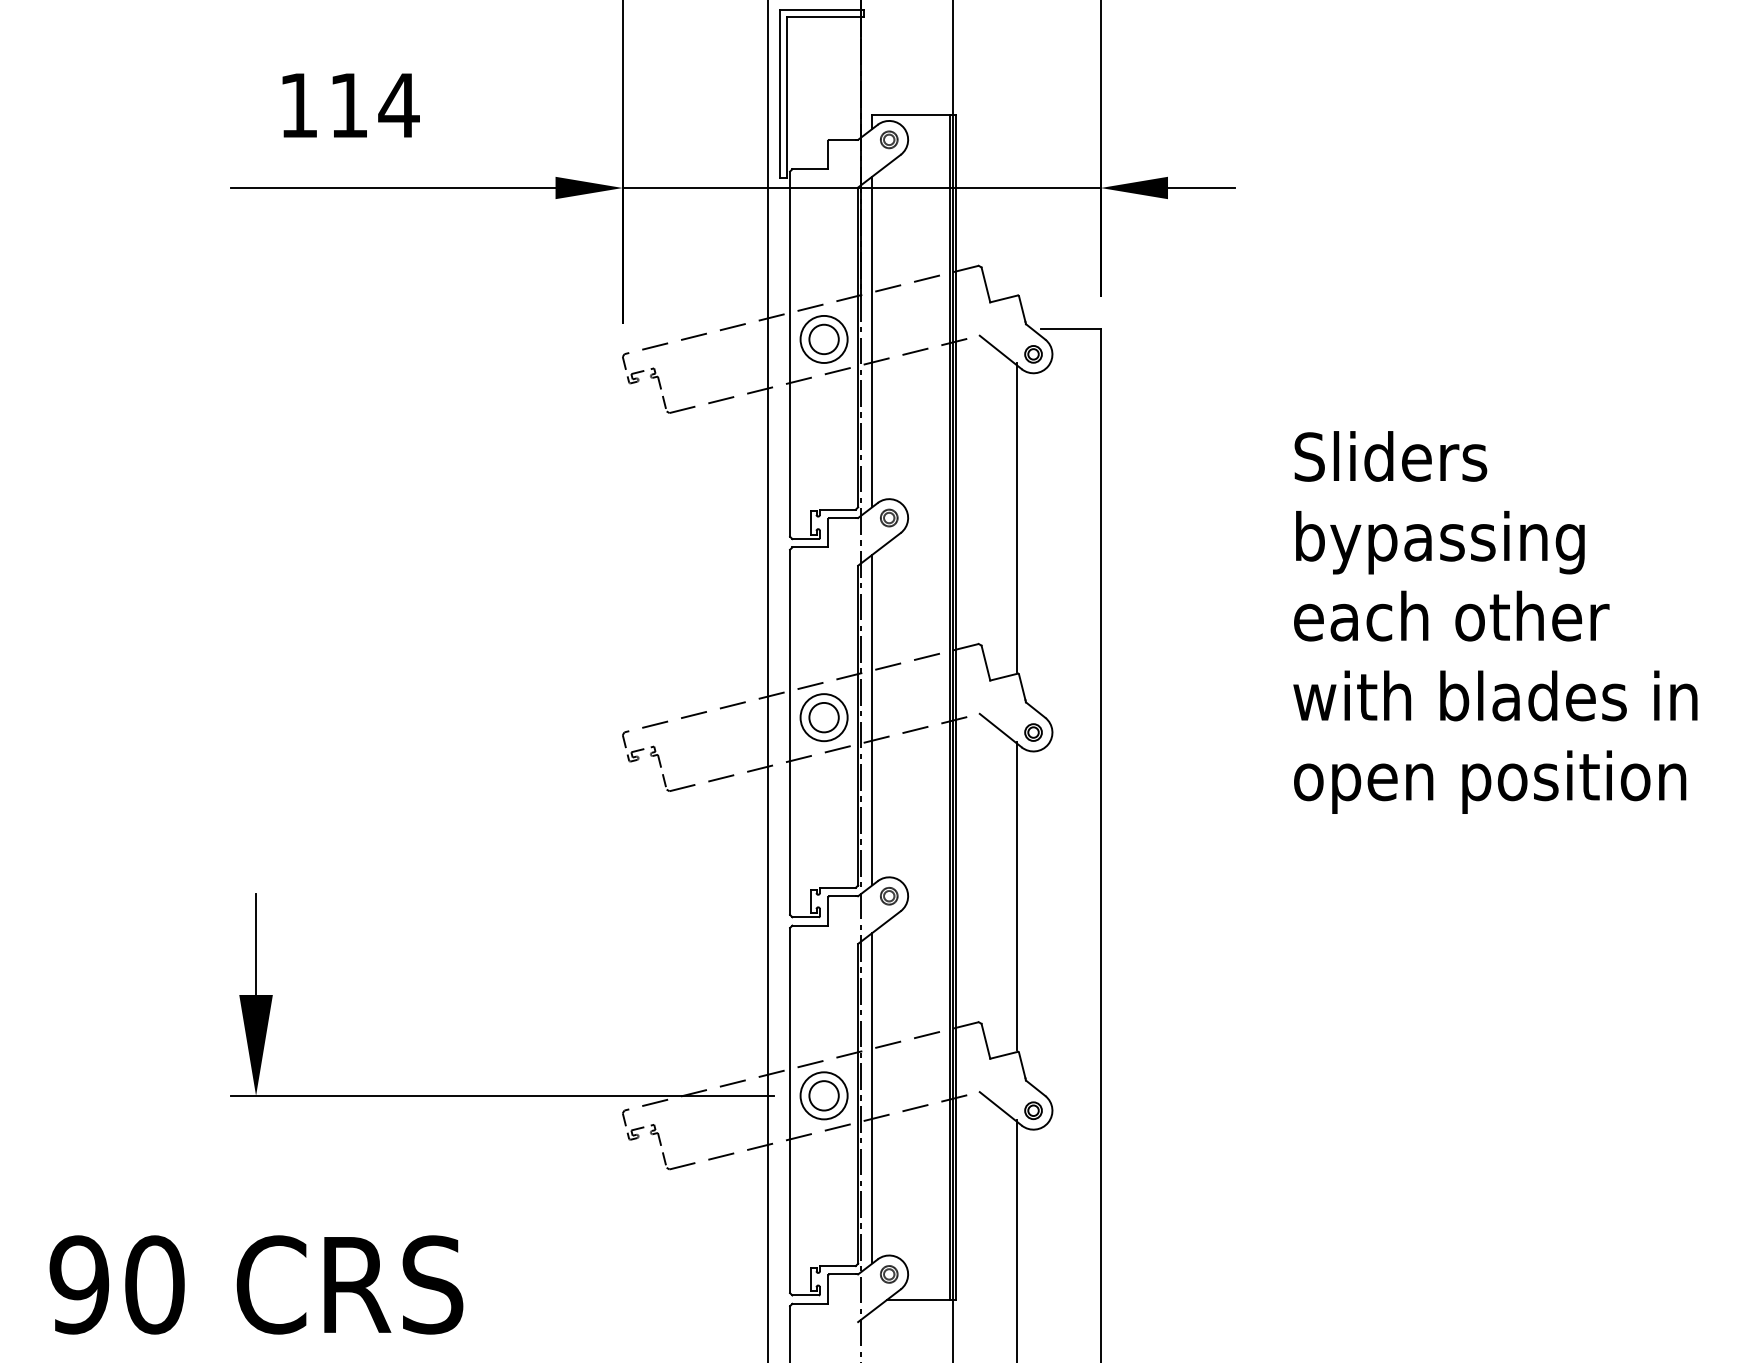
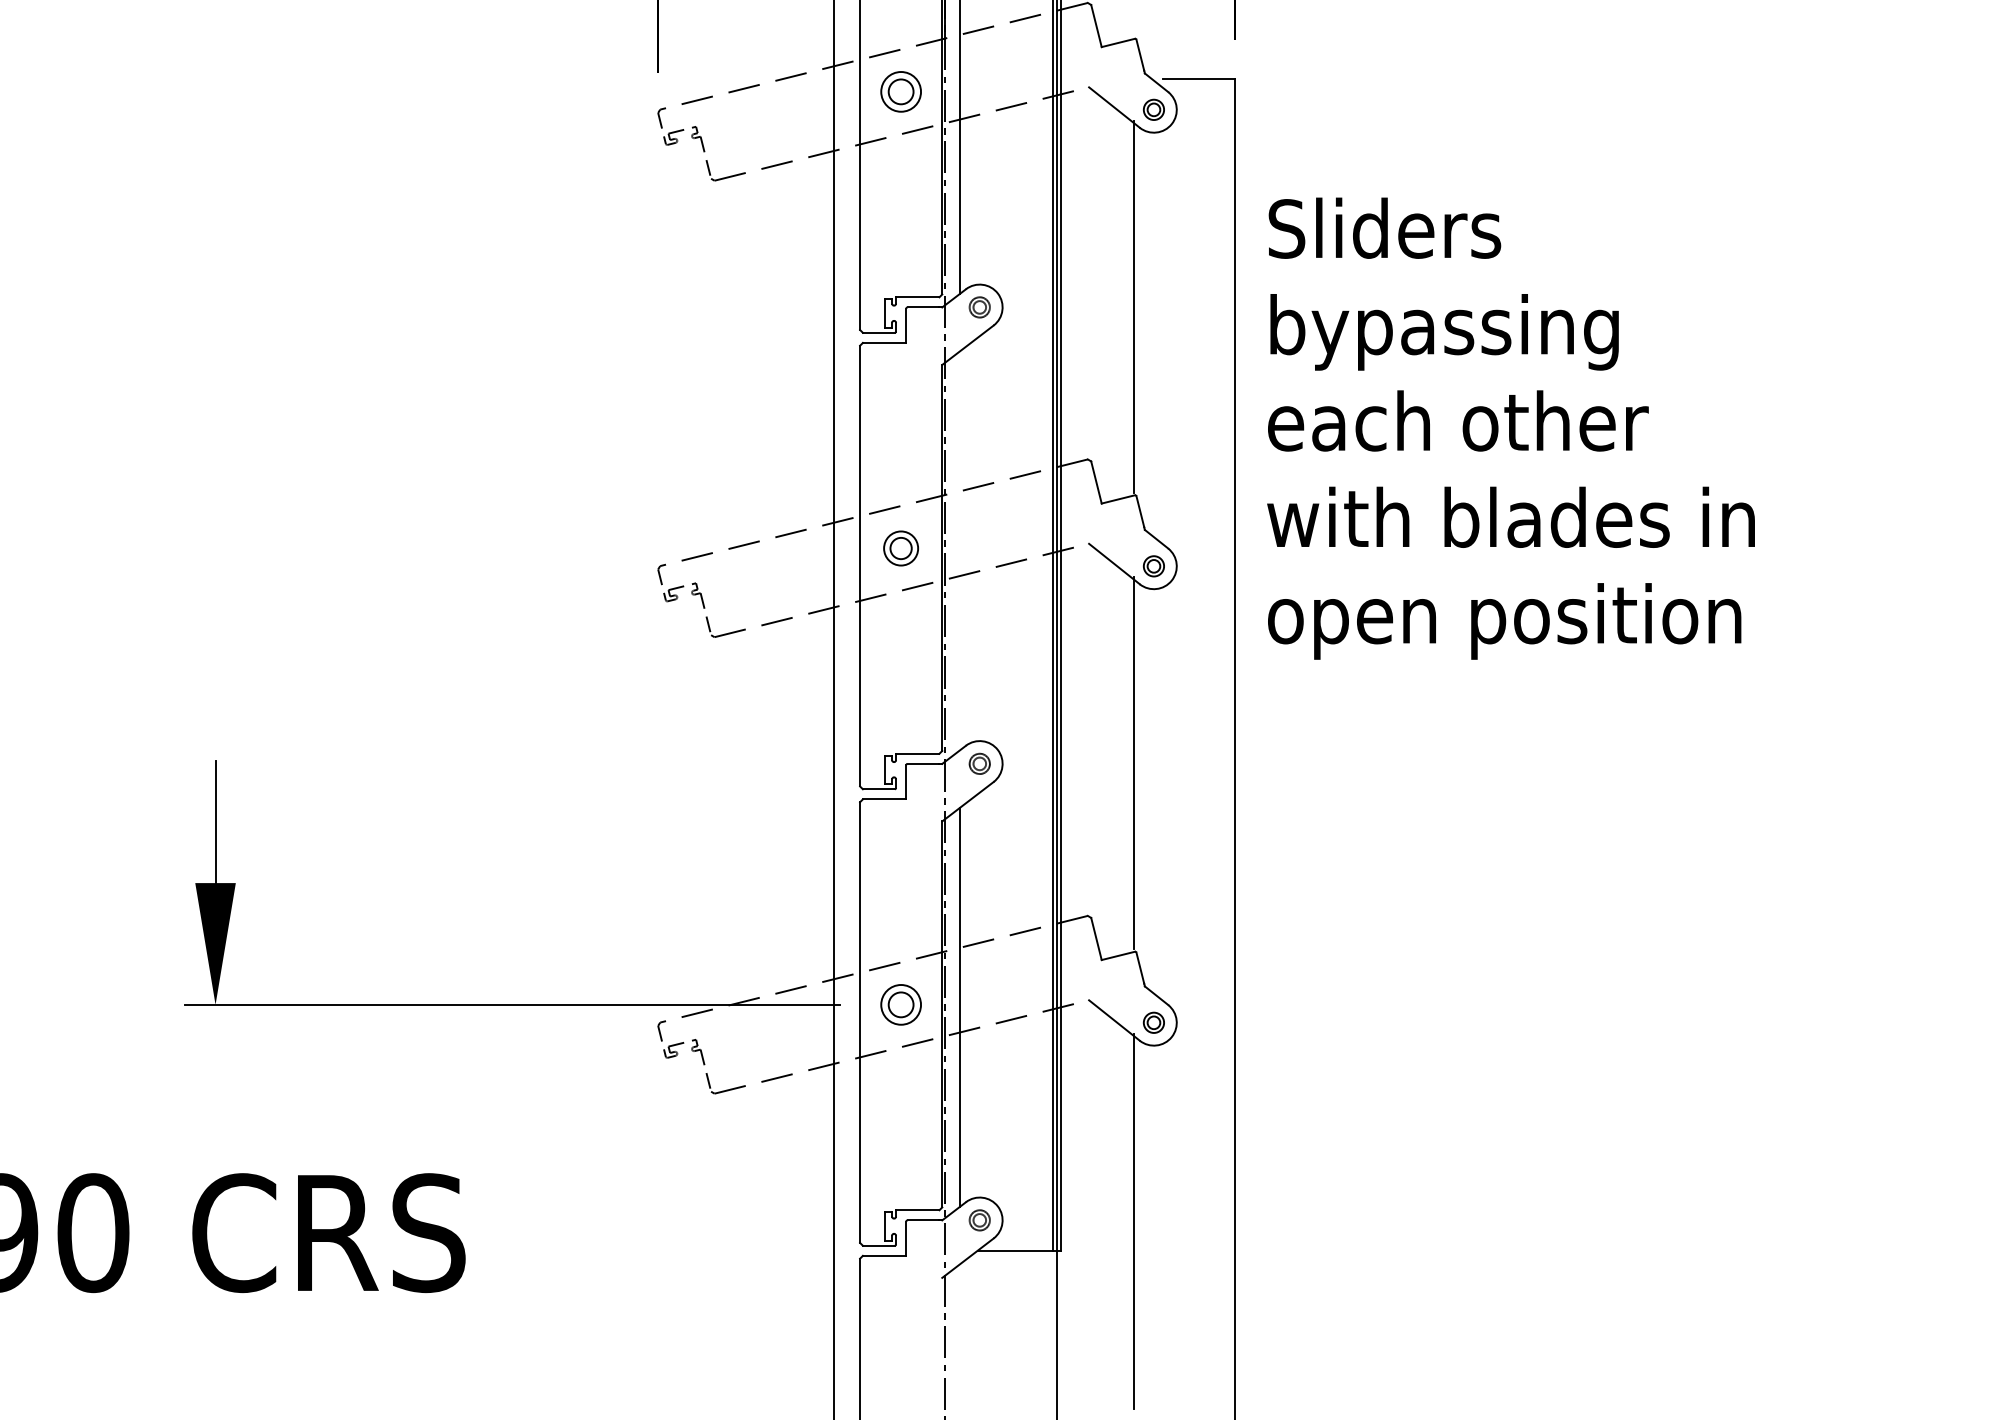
part: (823, 339) -> (900, 91), size x0.7
text: (1495, 622) -> (1511, 428), moved
part: (823, 717) -> (900, 548), size x0.6
line: (872, 719) -> (959, 550), removed
part: (823, 1095) -> (900, 1004), size x0.7

